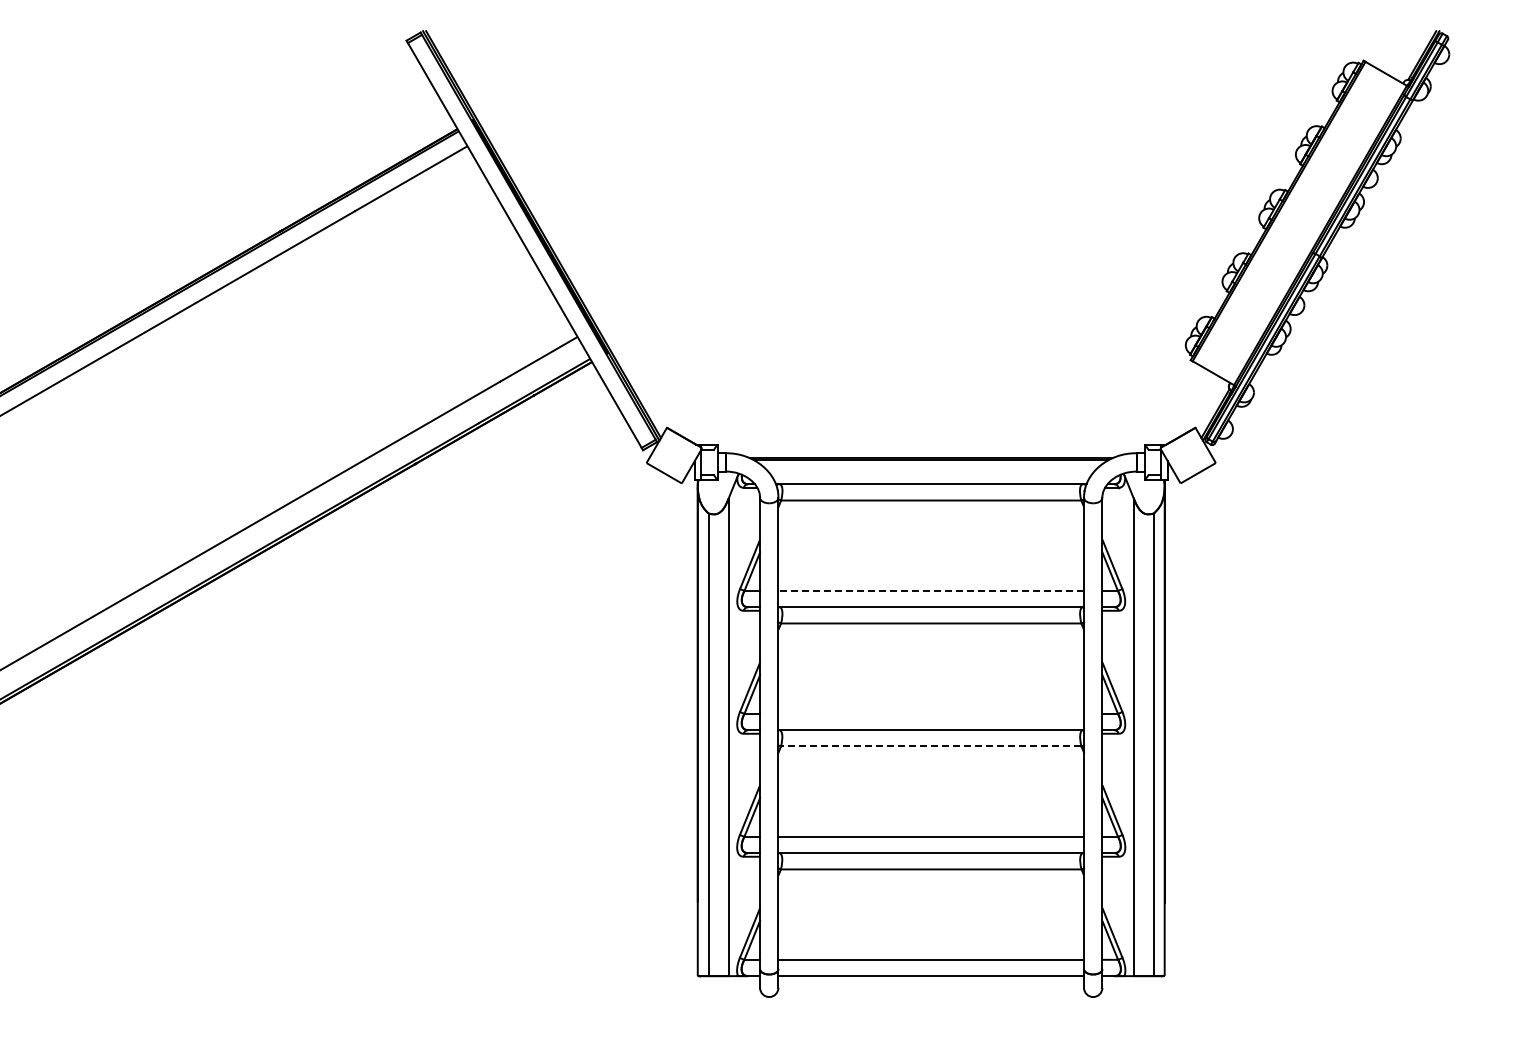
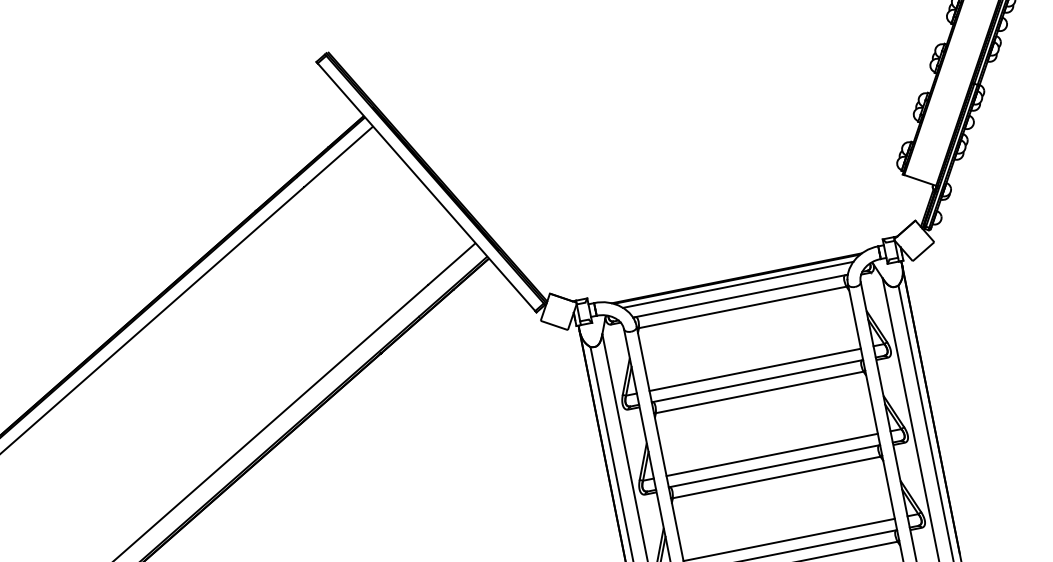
line: (930, 467) -> (737, 284), added
line: (931, 590) -> (755, 369), dashed -> solid
line: (931, 713) -> (772, 454), added
line: (930, 746) -> (776, 477), dashed -> solid

